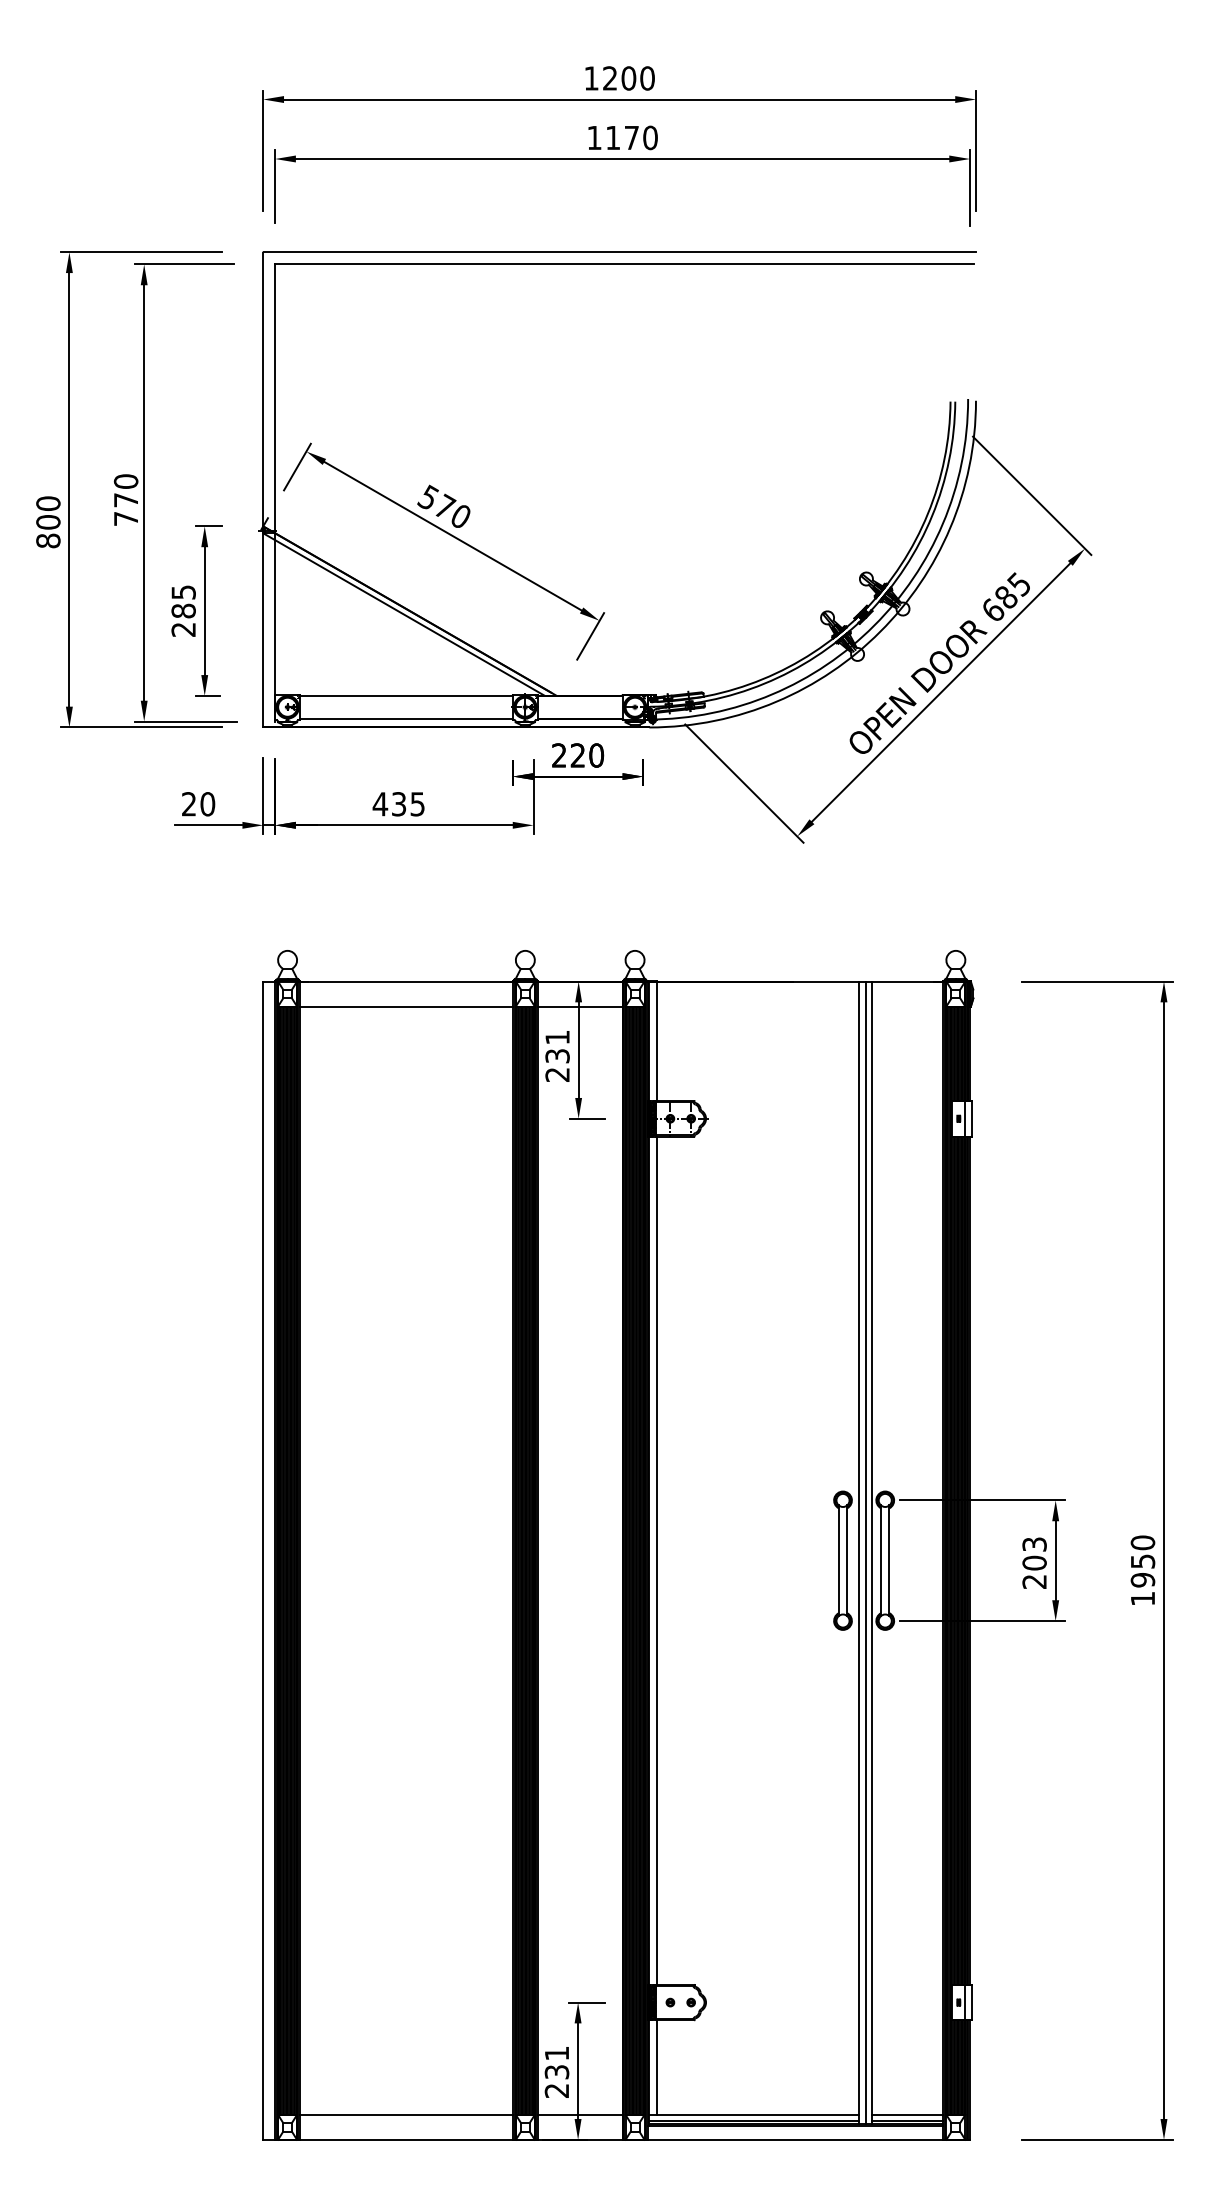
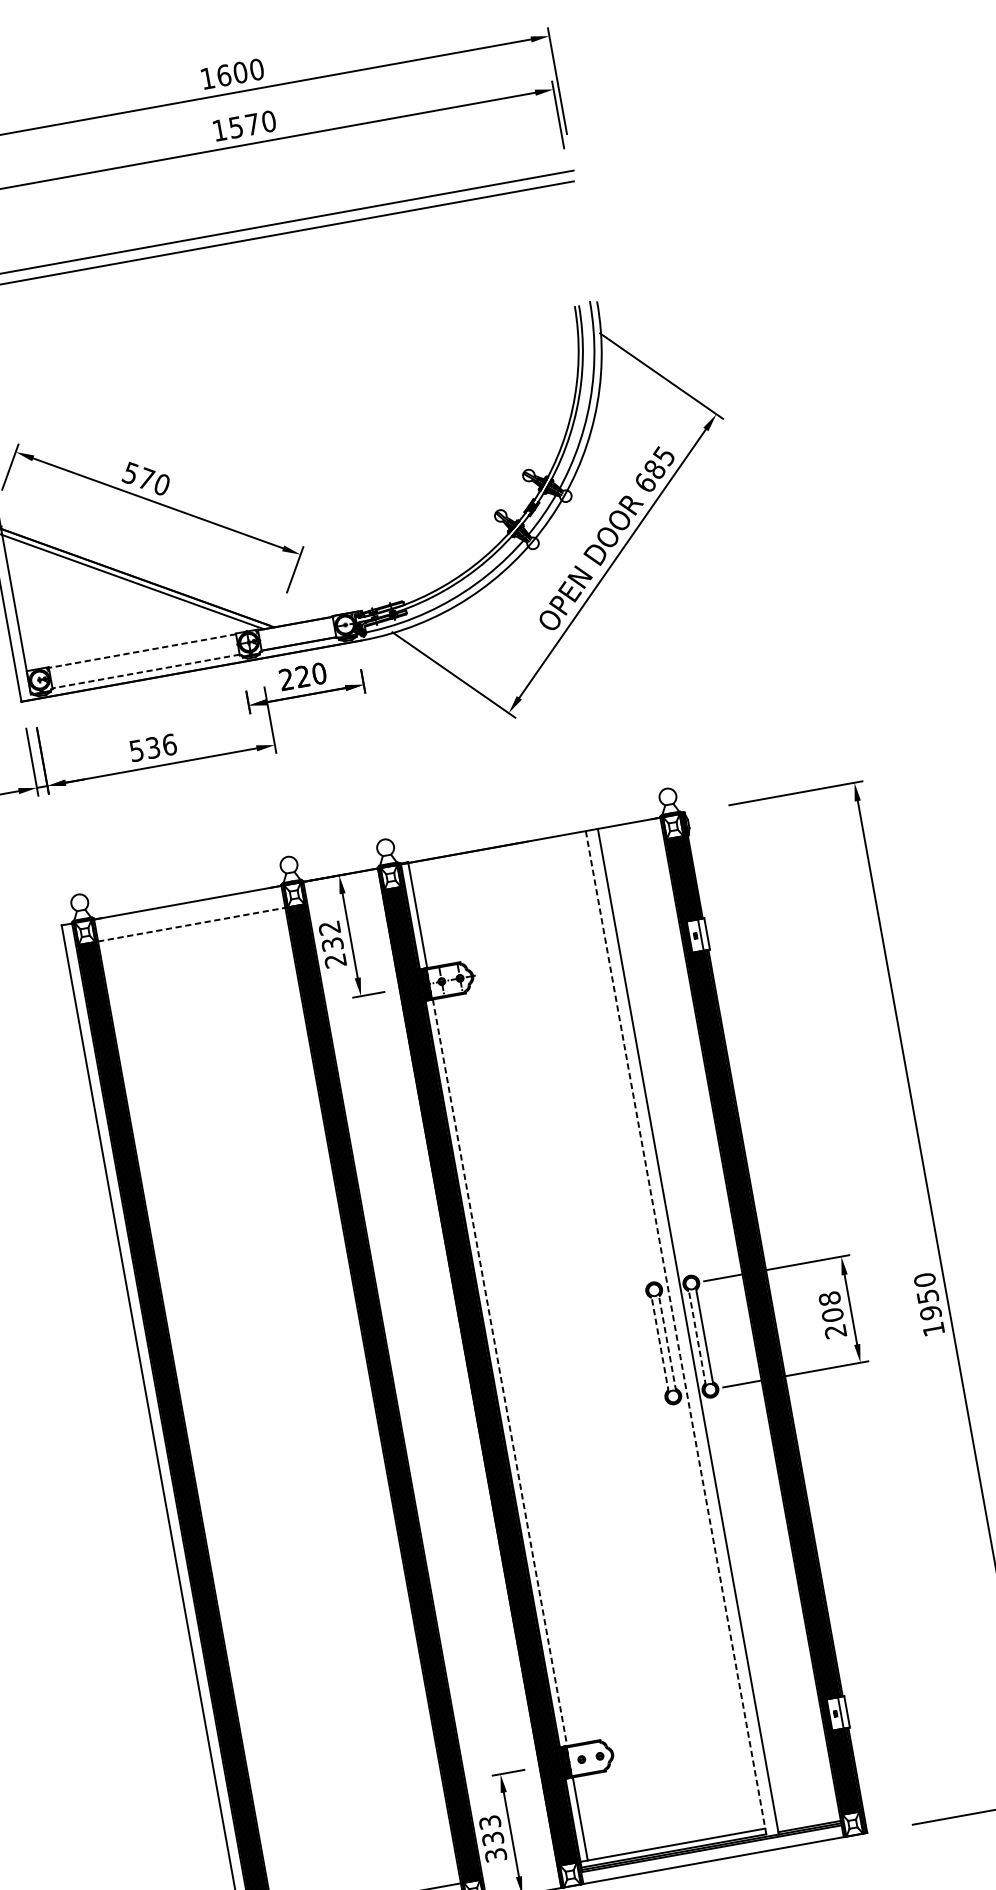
text: (610, 78) -> (224, 75), 1200 -> 1600
text: (612, 138) -> (235, 128), 1170 -> 1570
line: (405, 695) -> (141, 651), solid -> dashed
line: (405, 718) -> (145, 671), solid -> dashed
text: (398, 804) -> (152, 748), 435 -> 536
line: (406, 1006) -> (191, 924), solid -> dashed
line: (579, 1006) -> (344, 897), removed
text: (557, 1037) -> (329, 928), 231 -> 232
text: (1034, 1544) -> (829, 1298), 203 -> 208
line: (866, 1552) -> (683, 1332), removed
line: (858, 1553) -> (676, 1334), solid -> dashed
line: (838, 1560) -> (659, 1343), solid -> dashed
line: (847, 1560) -> (667, 1342), solid -> dashed
line: (881, 1560) -> (697, 1337), solid -> dashed
line: (657, 1561) -> (500, 1373), solid -> dashed
text: (556, 2071) -> (492, 1838), 231 -> 333
line: (579, 2114) -> (519, 1872), removed
line: (907, 2114) -> (808, 1820), removed

